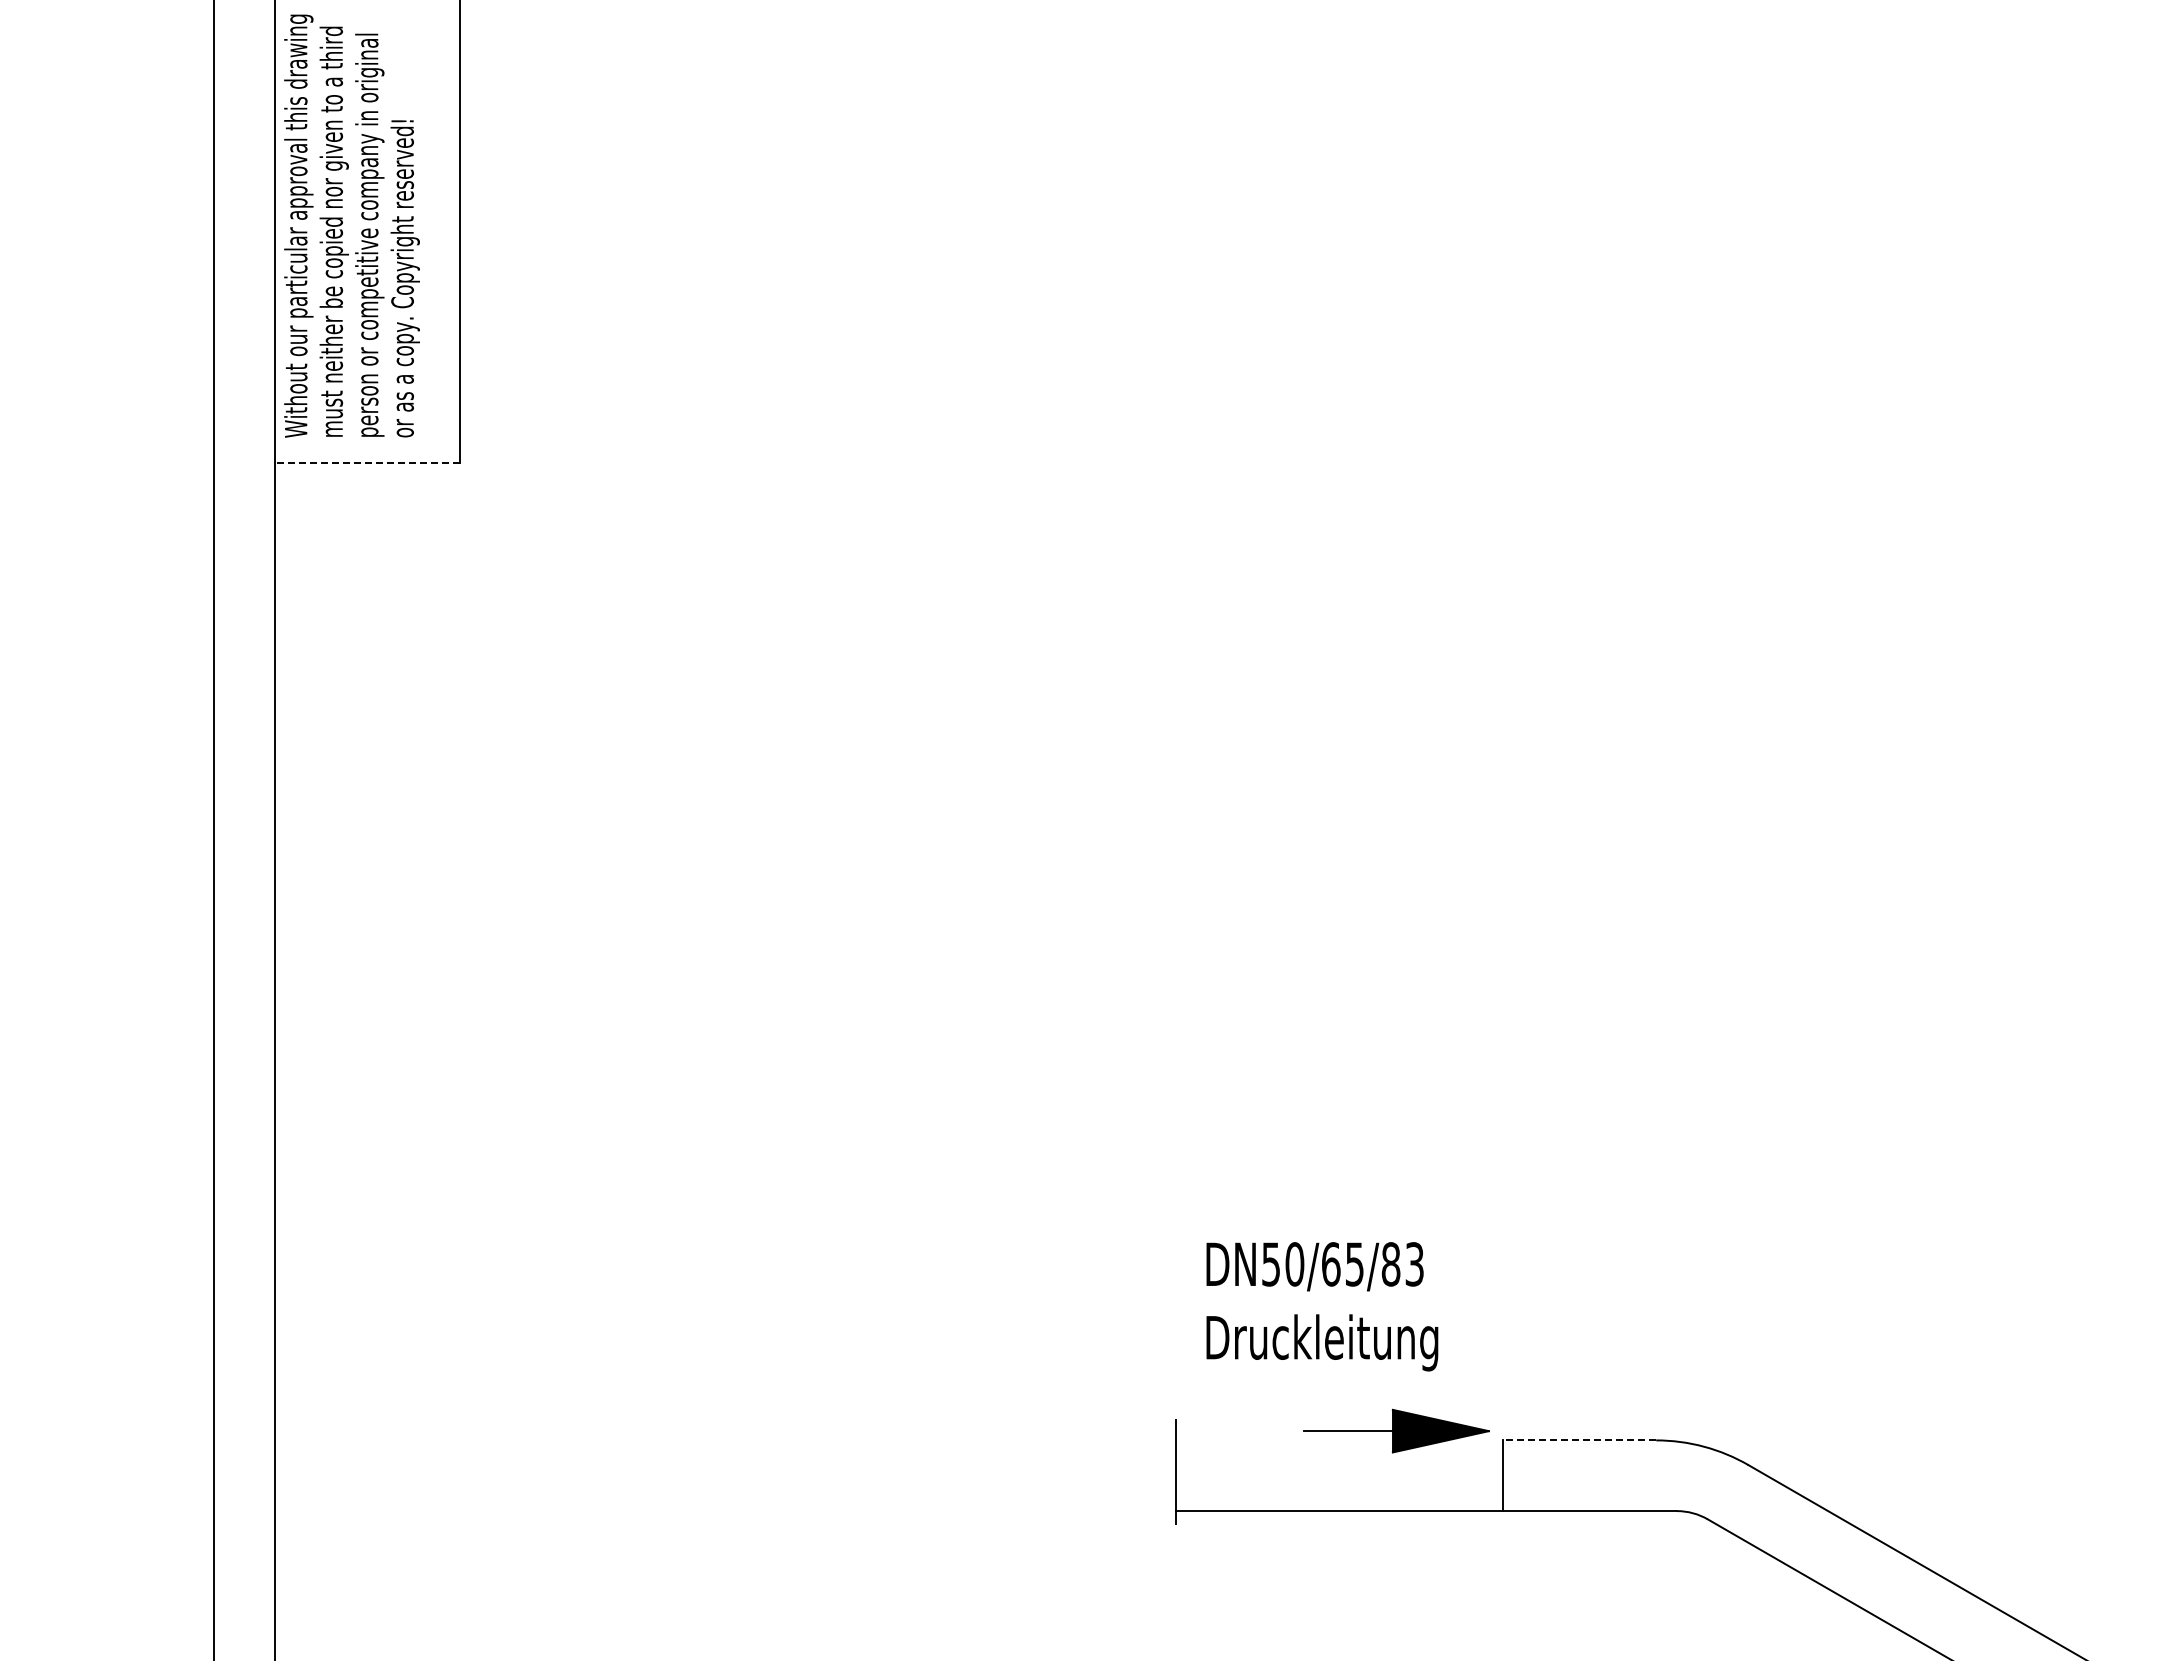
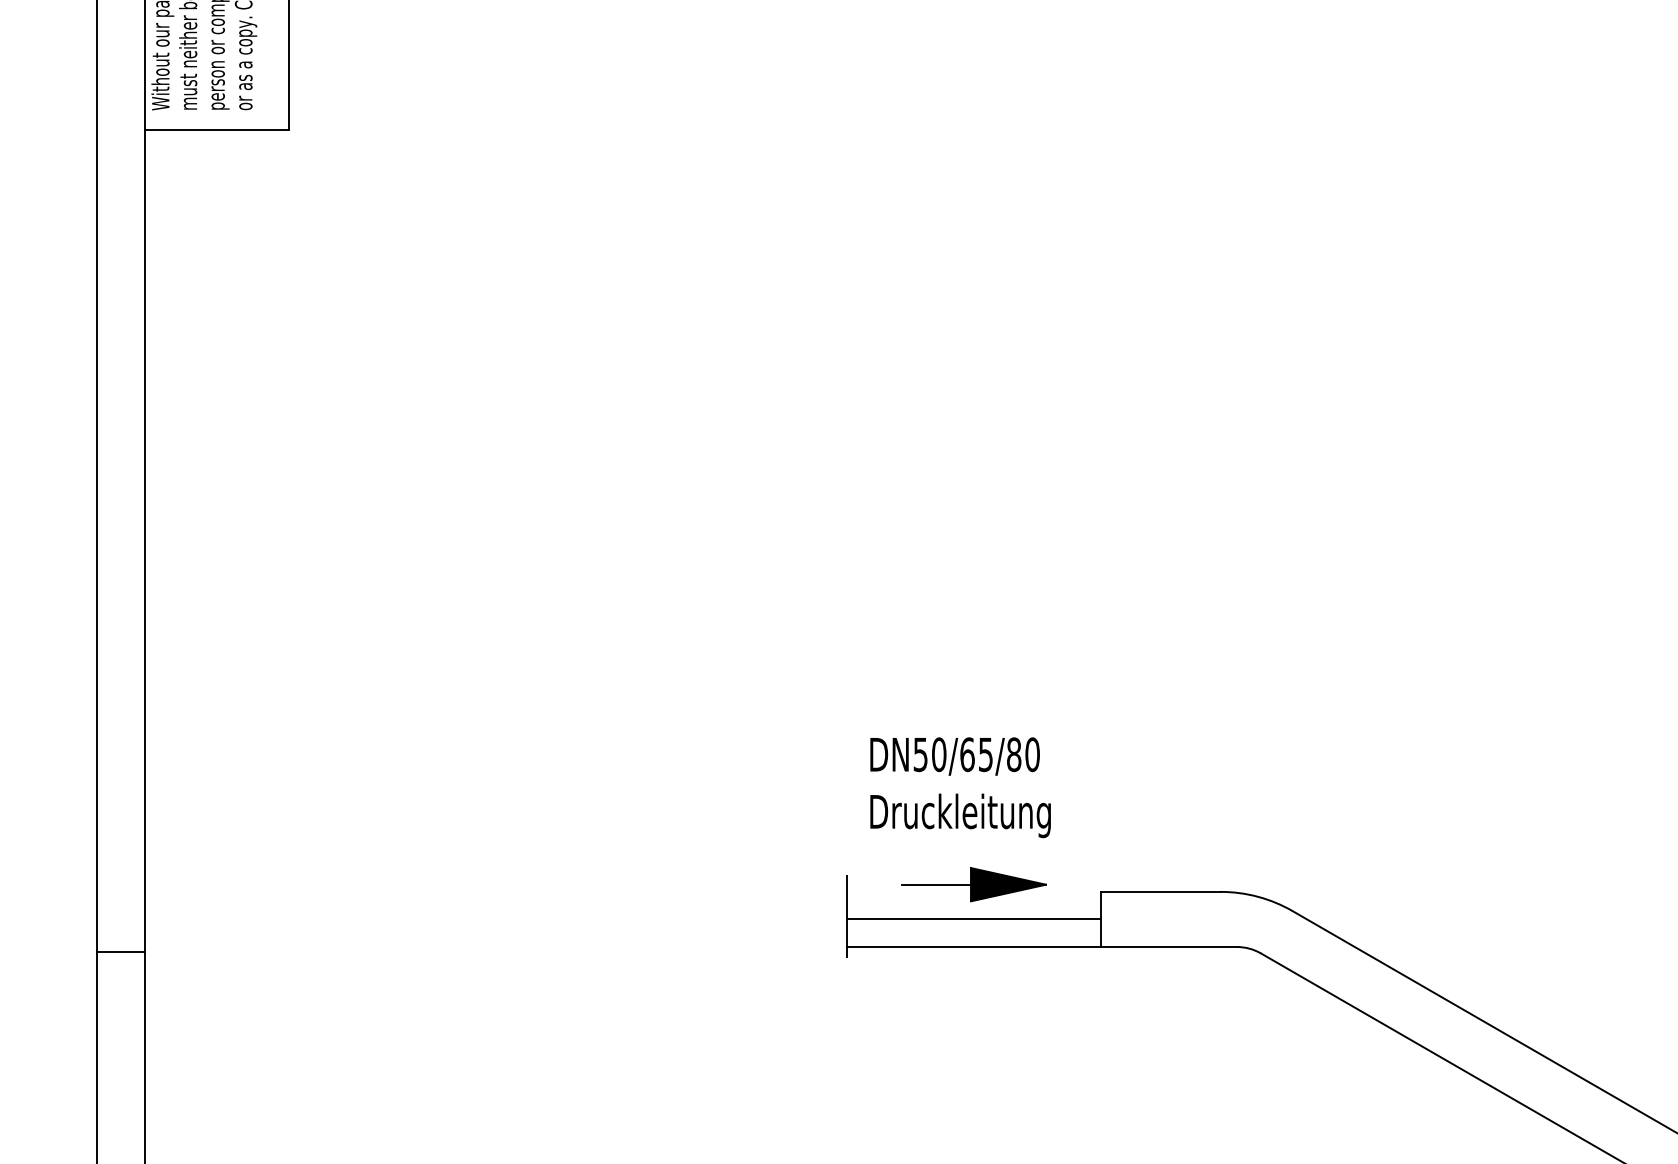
line: (367, 463) -> (216, 130), dashed -> solid
text: (1414, 1264) -> (1032, 754), DN50/65/83 -> DN50/65/80
part: (1396, 1430) -> (973, 884), moved
line: (1579, 1440) -> (1161, 891), dashed -> solid
line: (1339, 1475) -> (973, 919), added
line: (244, 1517) -> (120, 951), added

